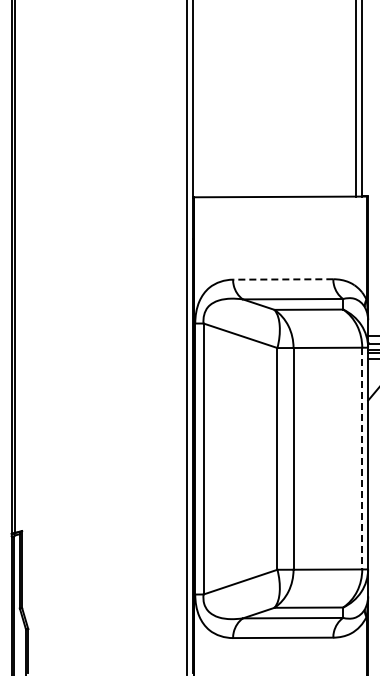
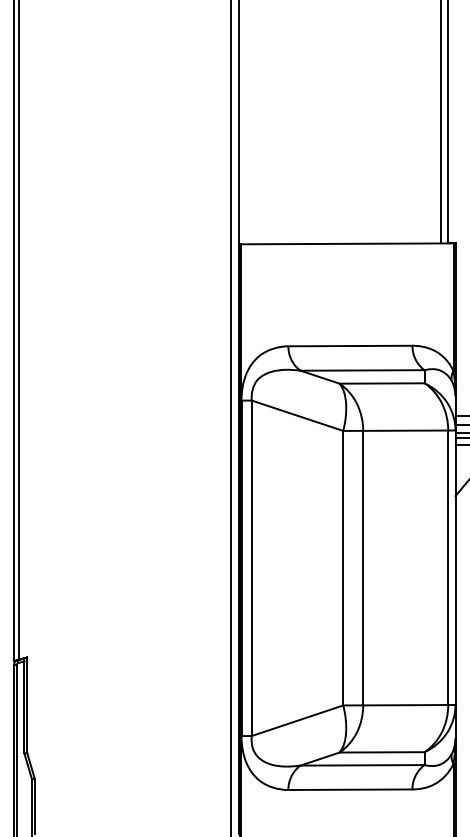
line: (282, 279) -> (349, 346), dashed -> solid
line: (362, 458) -> (448, 567), dashed -> solid

